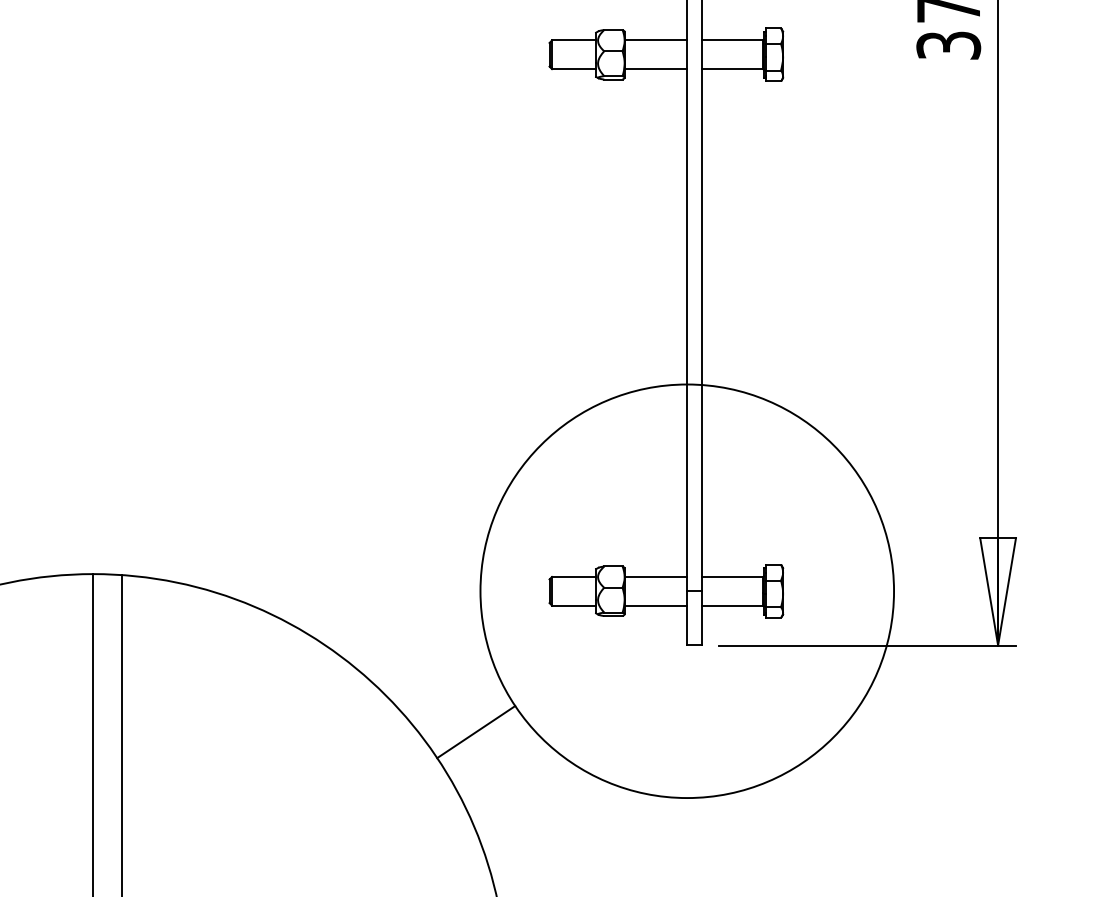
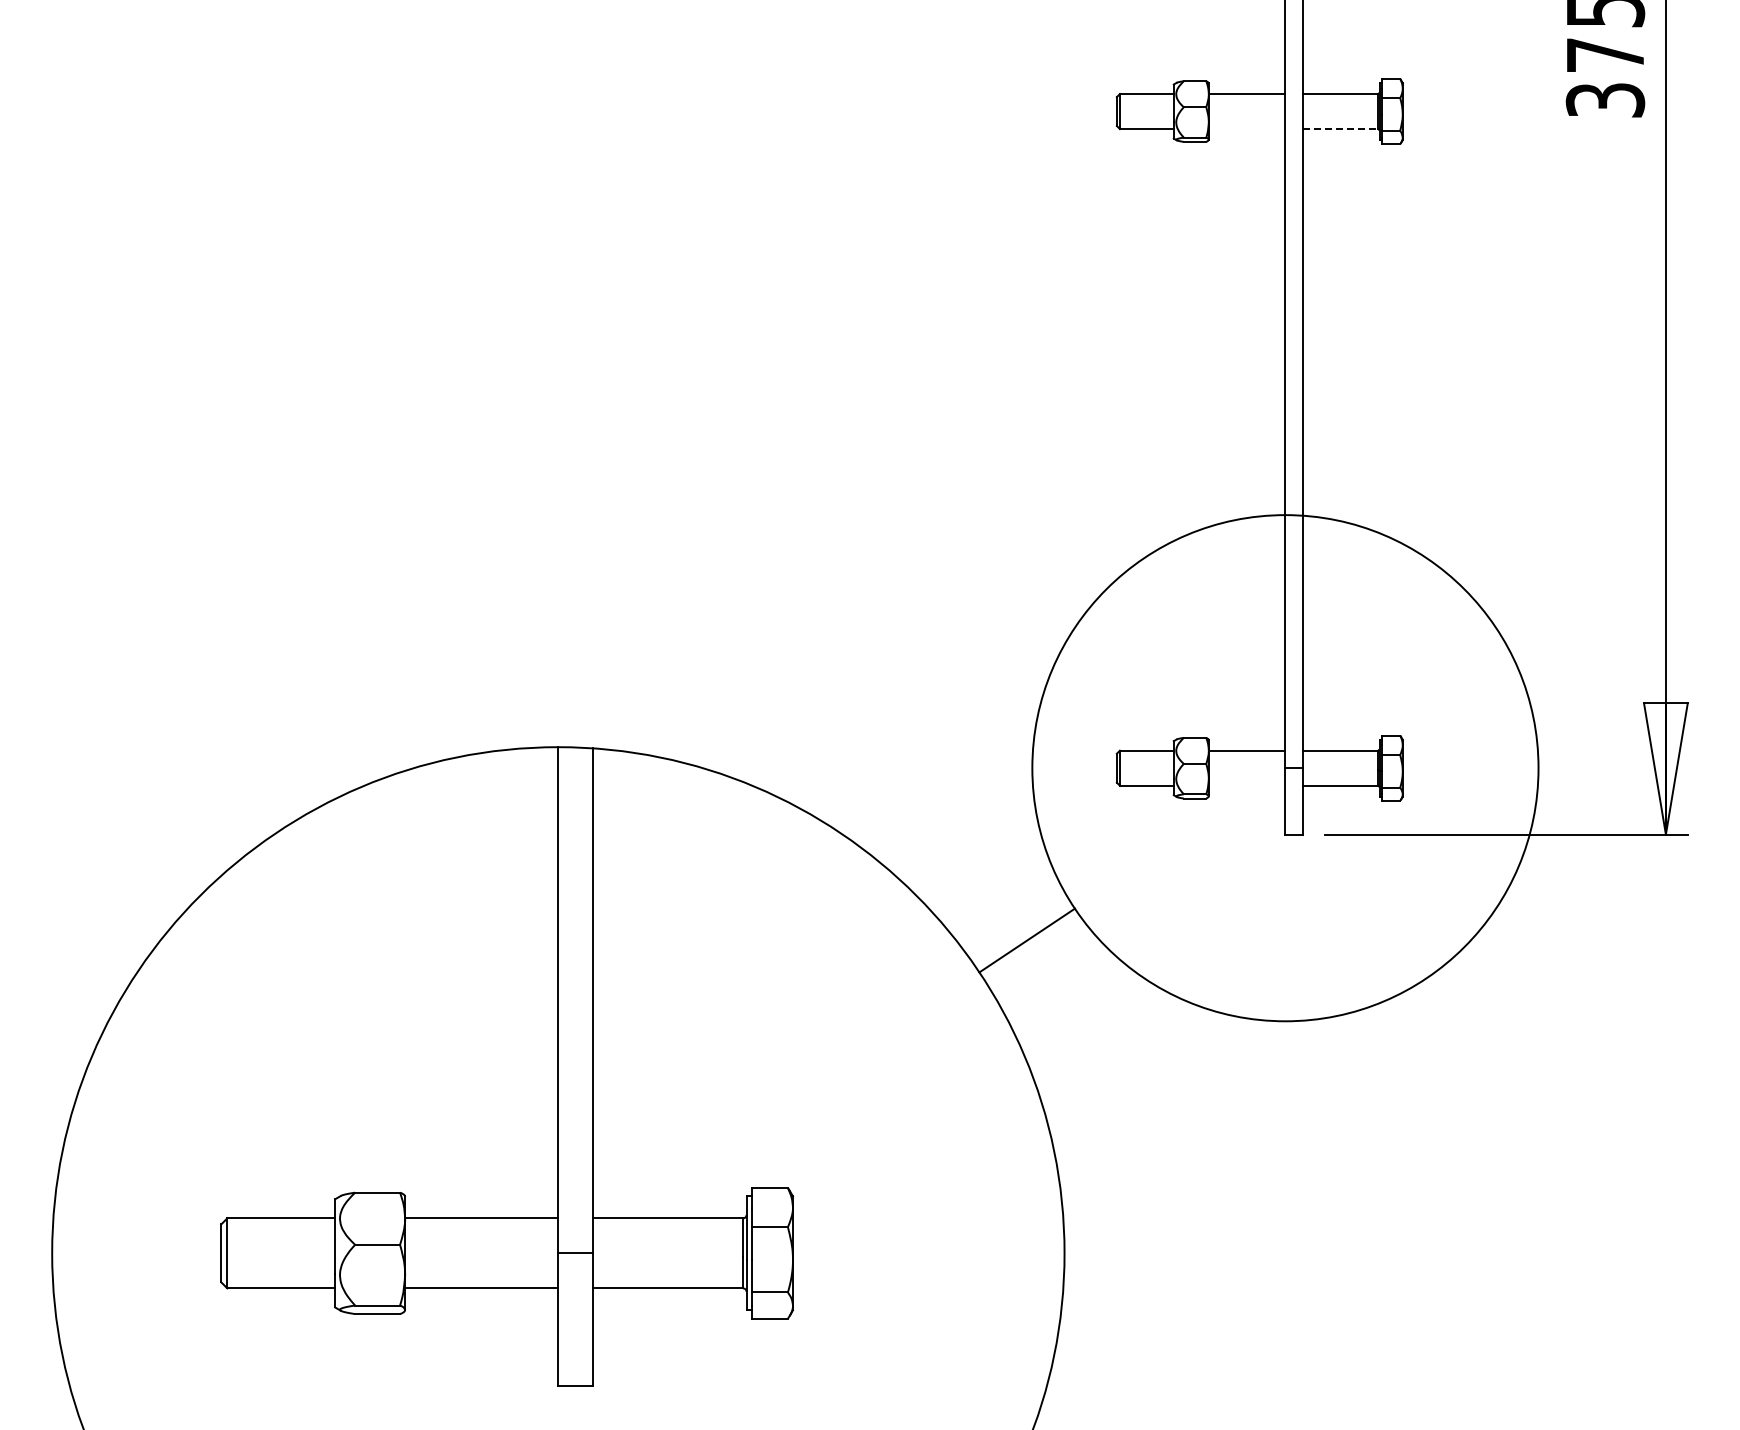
line: (655, 69) -> (1246, 129), removed
line: (732, 69) -> (1340, 129), solid -> dashed
line: (655, 605) -> (1246, 785), removed

